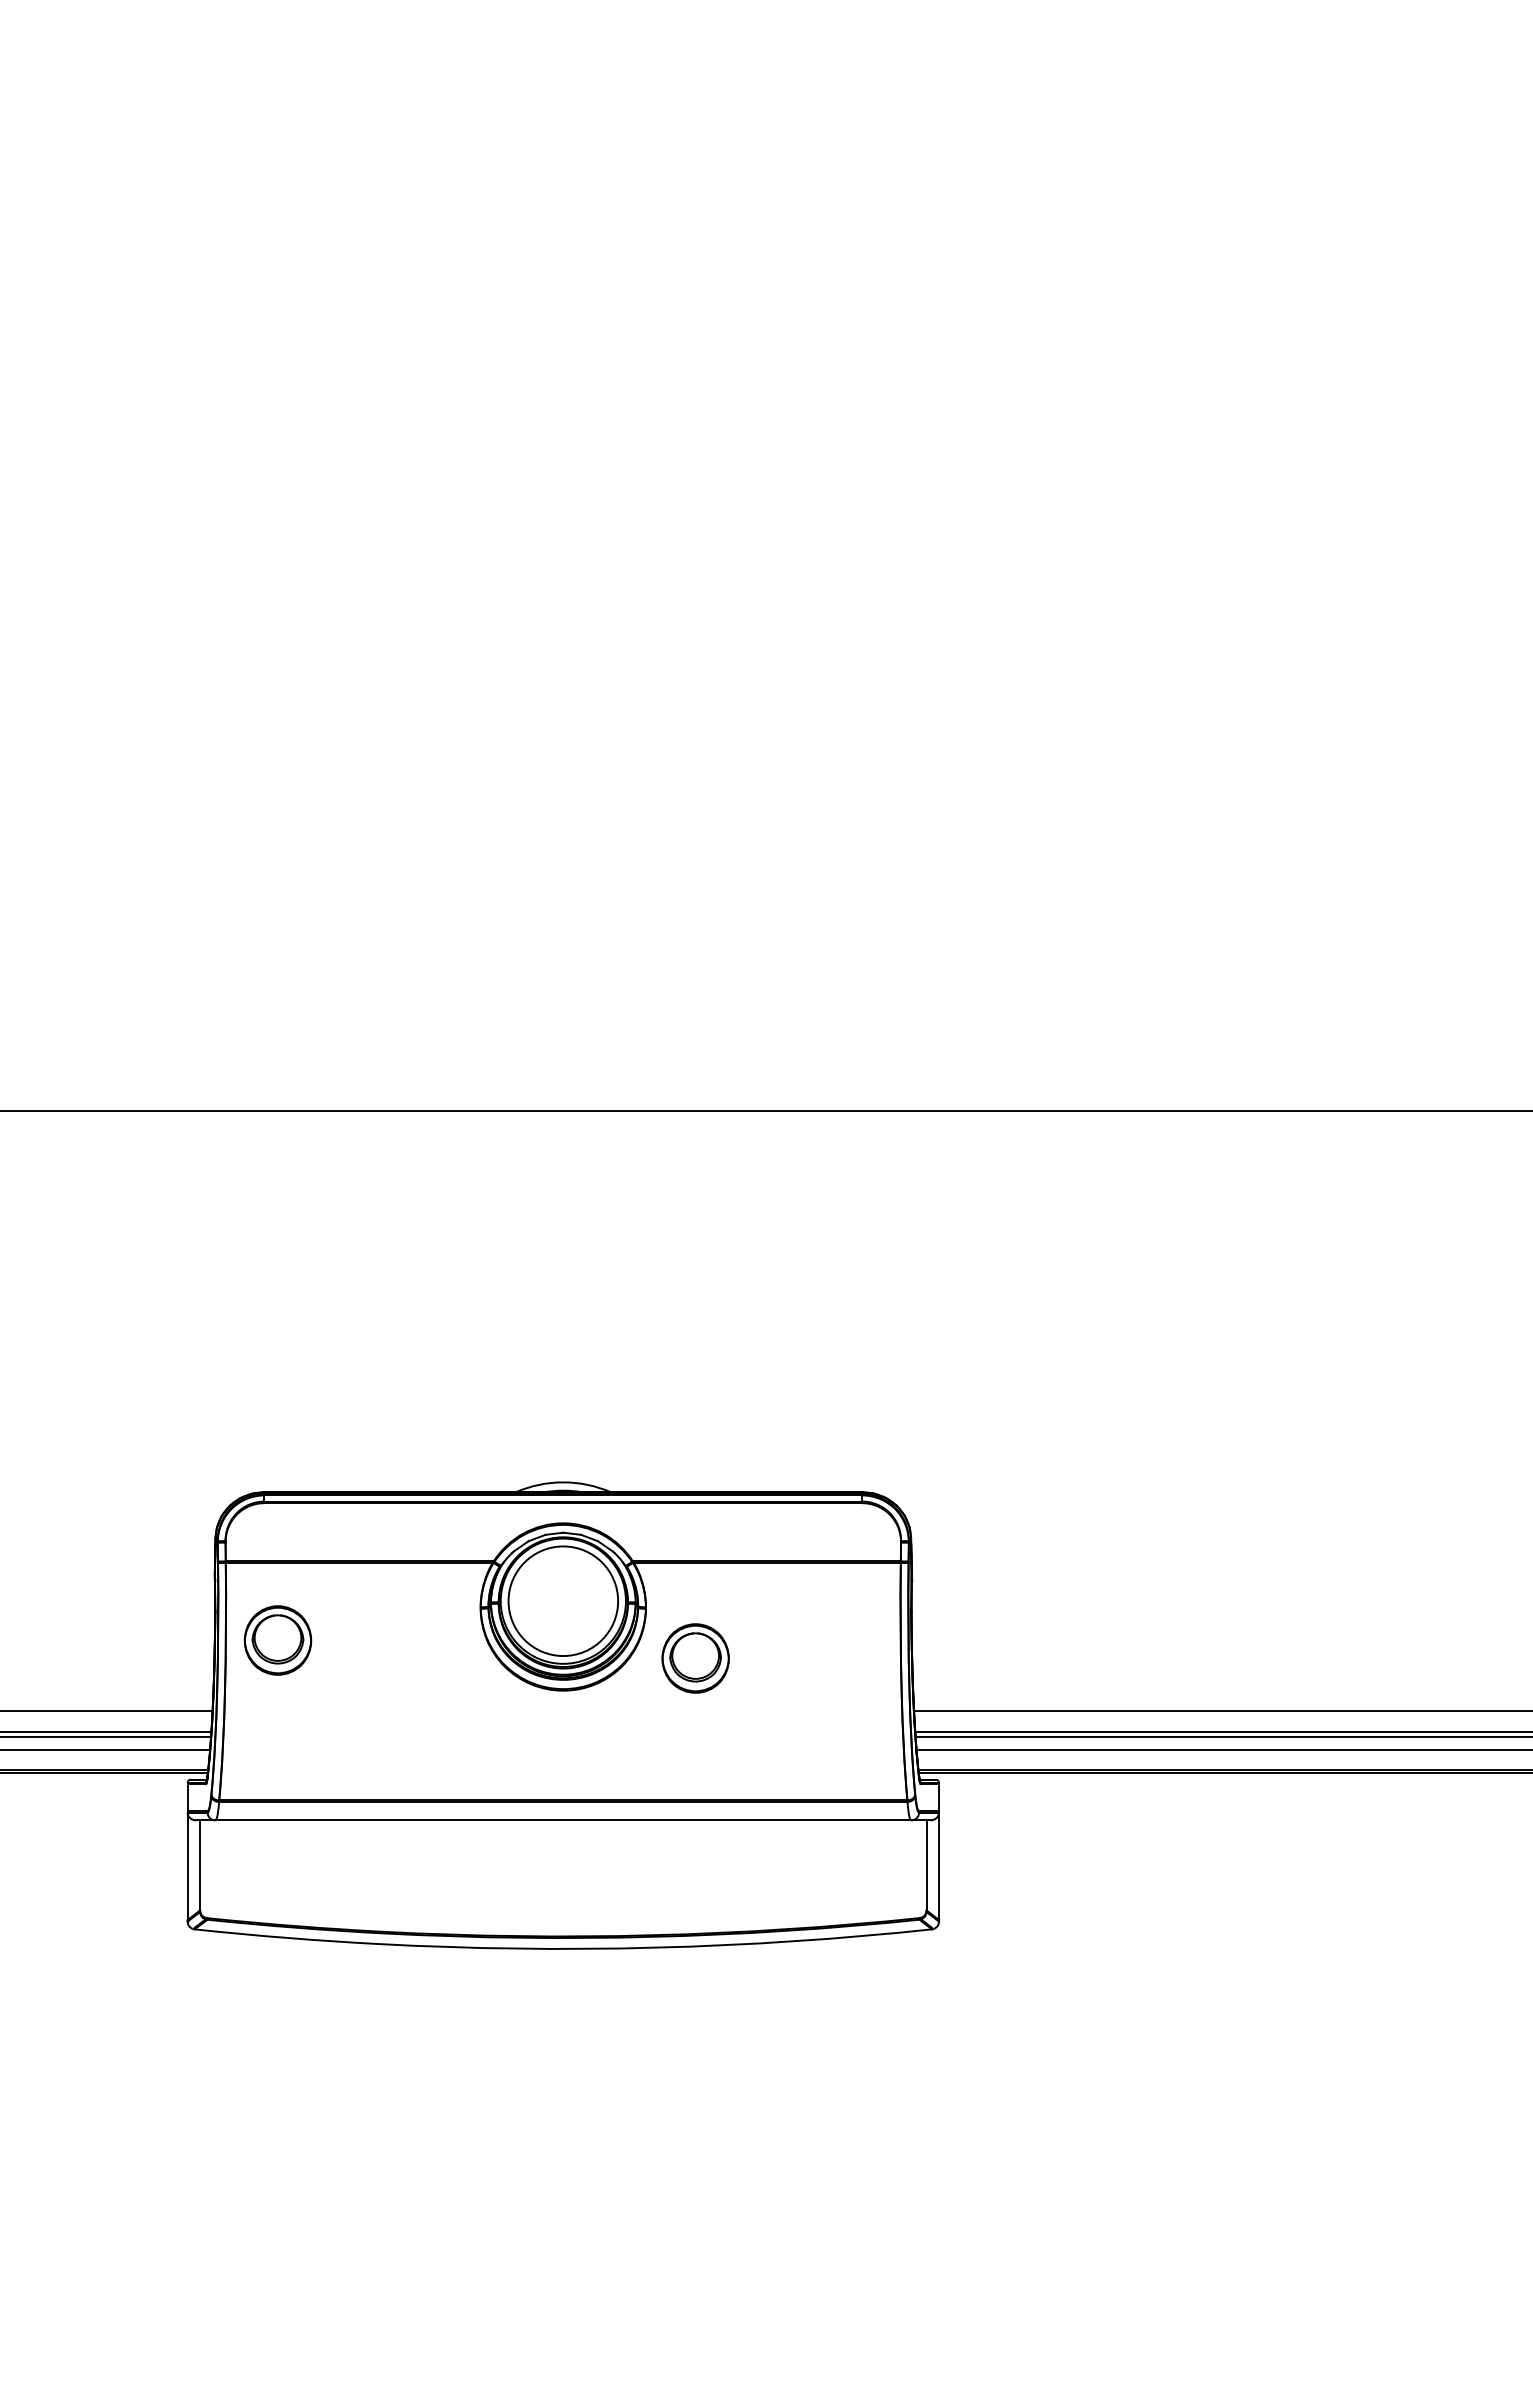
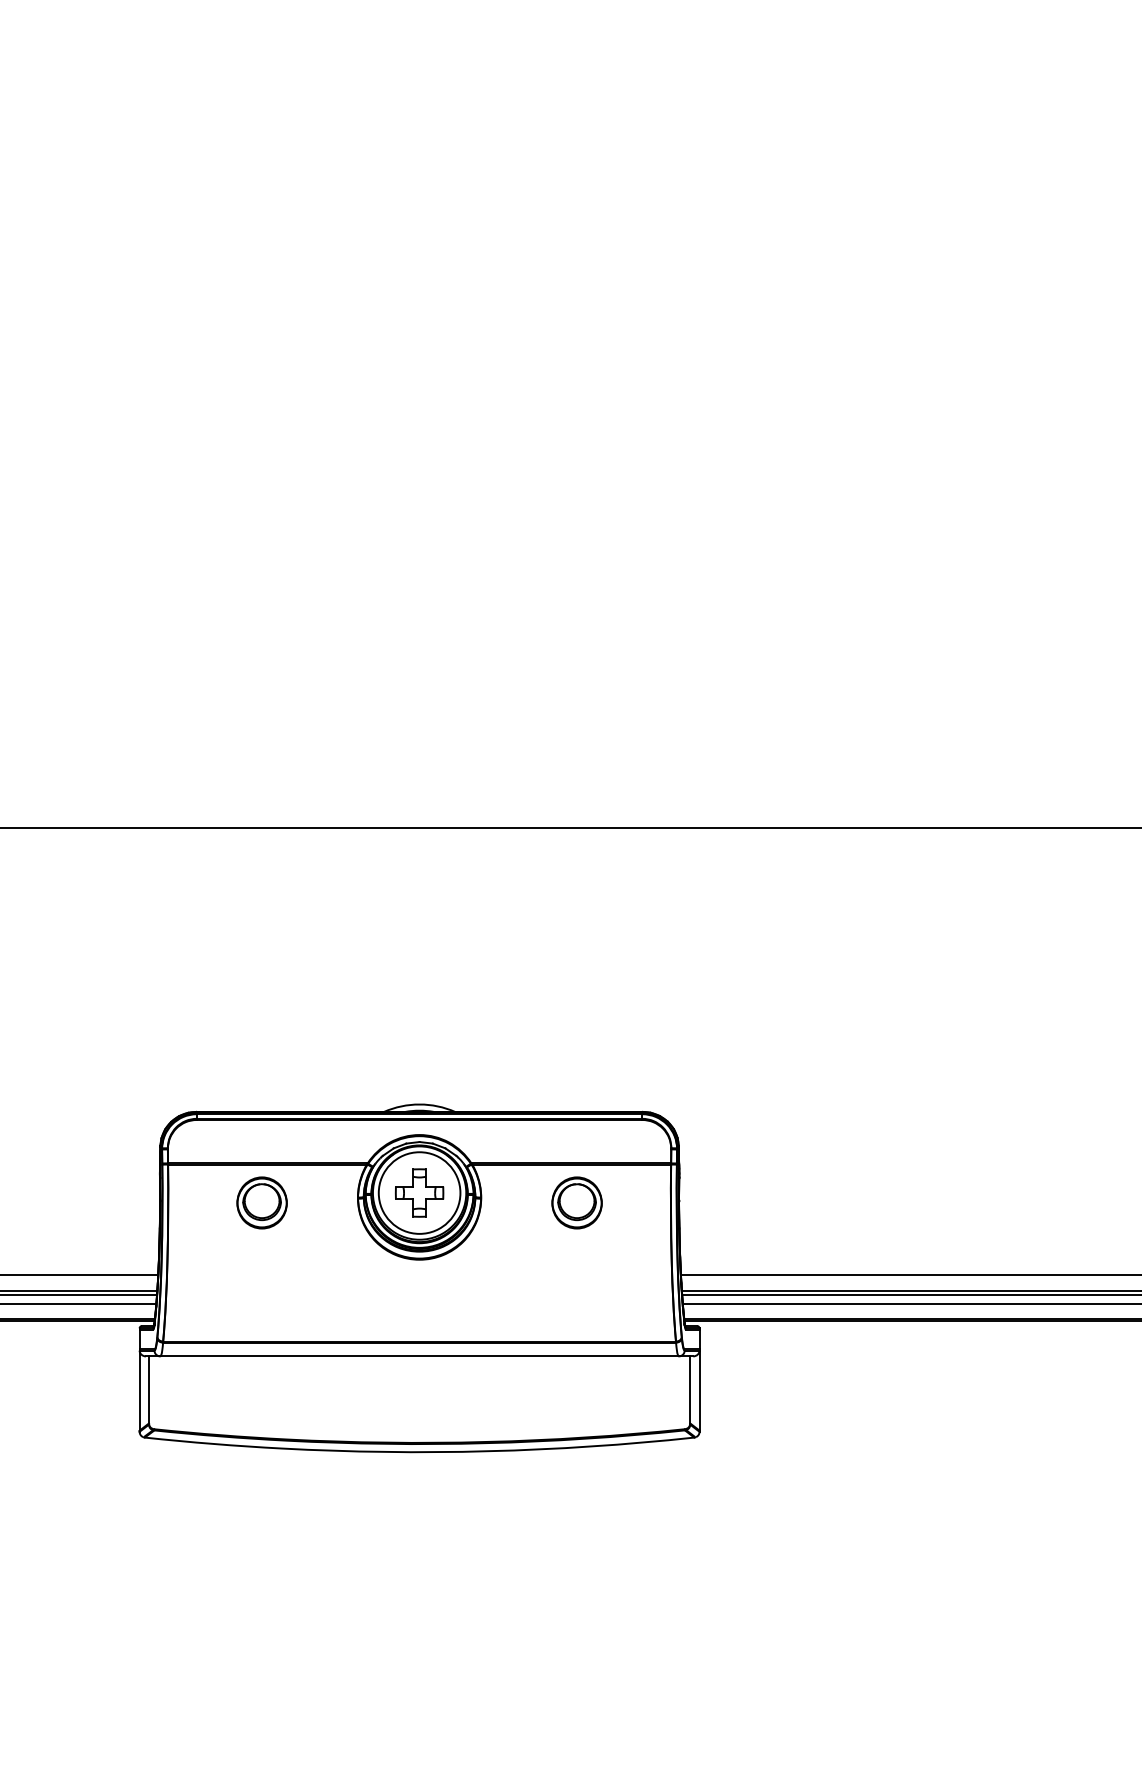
part: (563, 1600) -> (419, 1192), added
part: (278, 1640) -> (262, 1202), moved
part: (695, 1658) -> (576, 1202), moved

